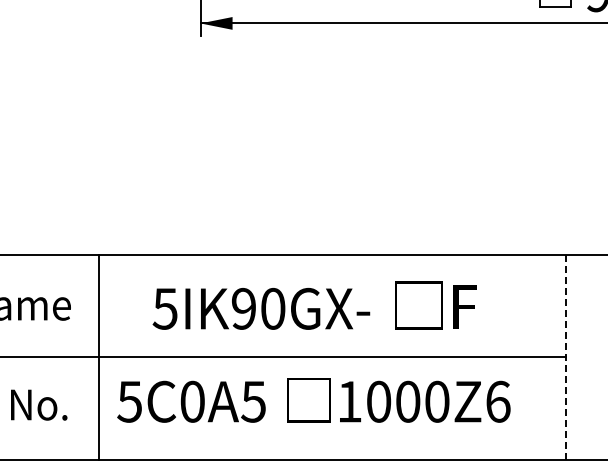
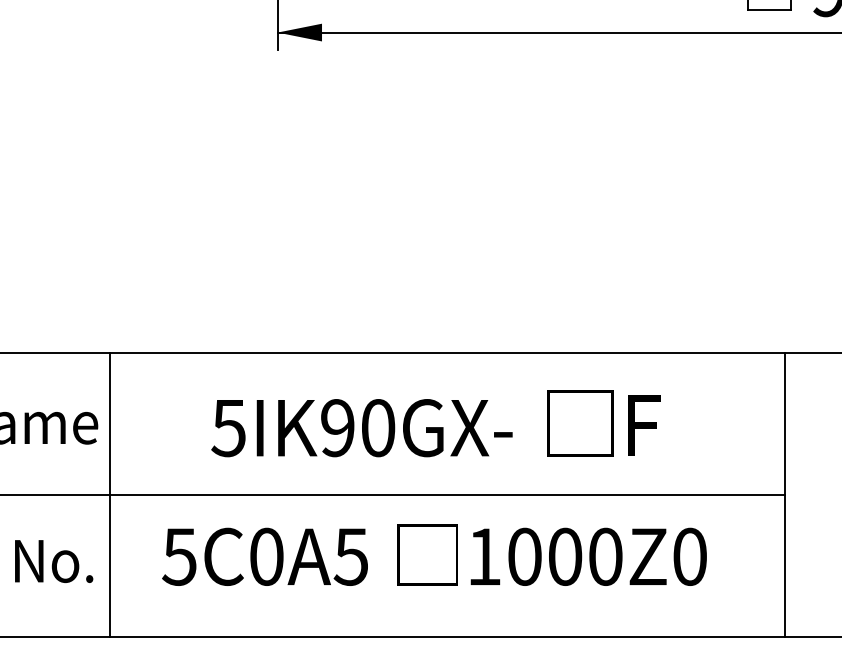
line: (98, 356) -> (109, 494), moved
line: (566, 356) -> (784, 494), dashed -> solid
text: (498, 401) -> (690, 556), 1000Z6 -> 1000Z0

